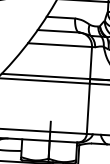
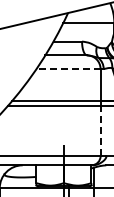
line: (59, 45) -> (68, 69), solid -> dashed
line: (88, 108) -> (100, 130), solid -> dashed

